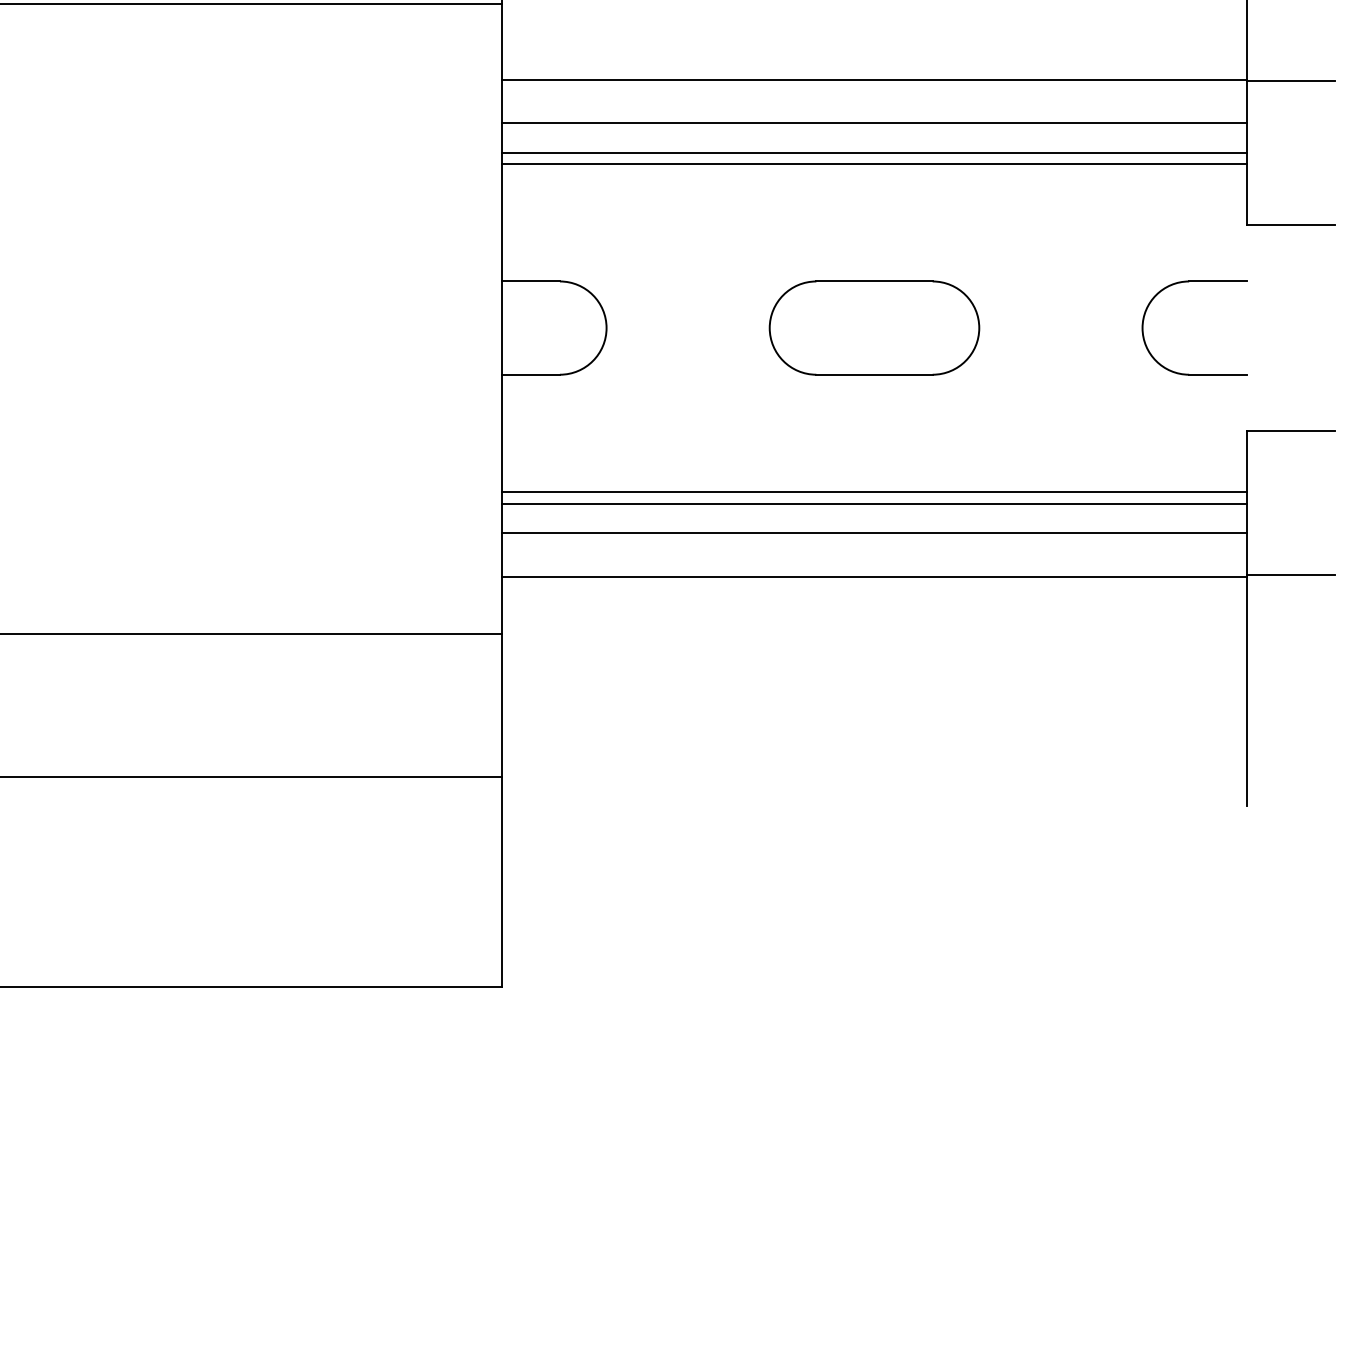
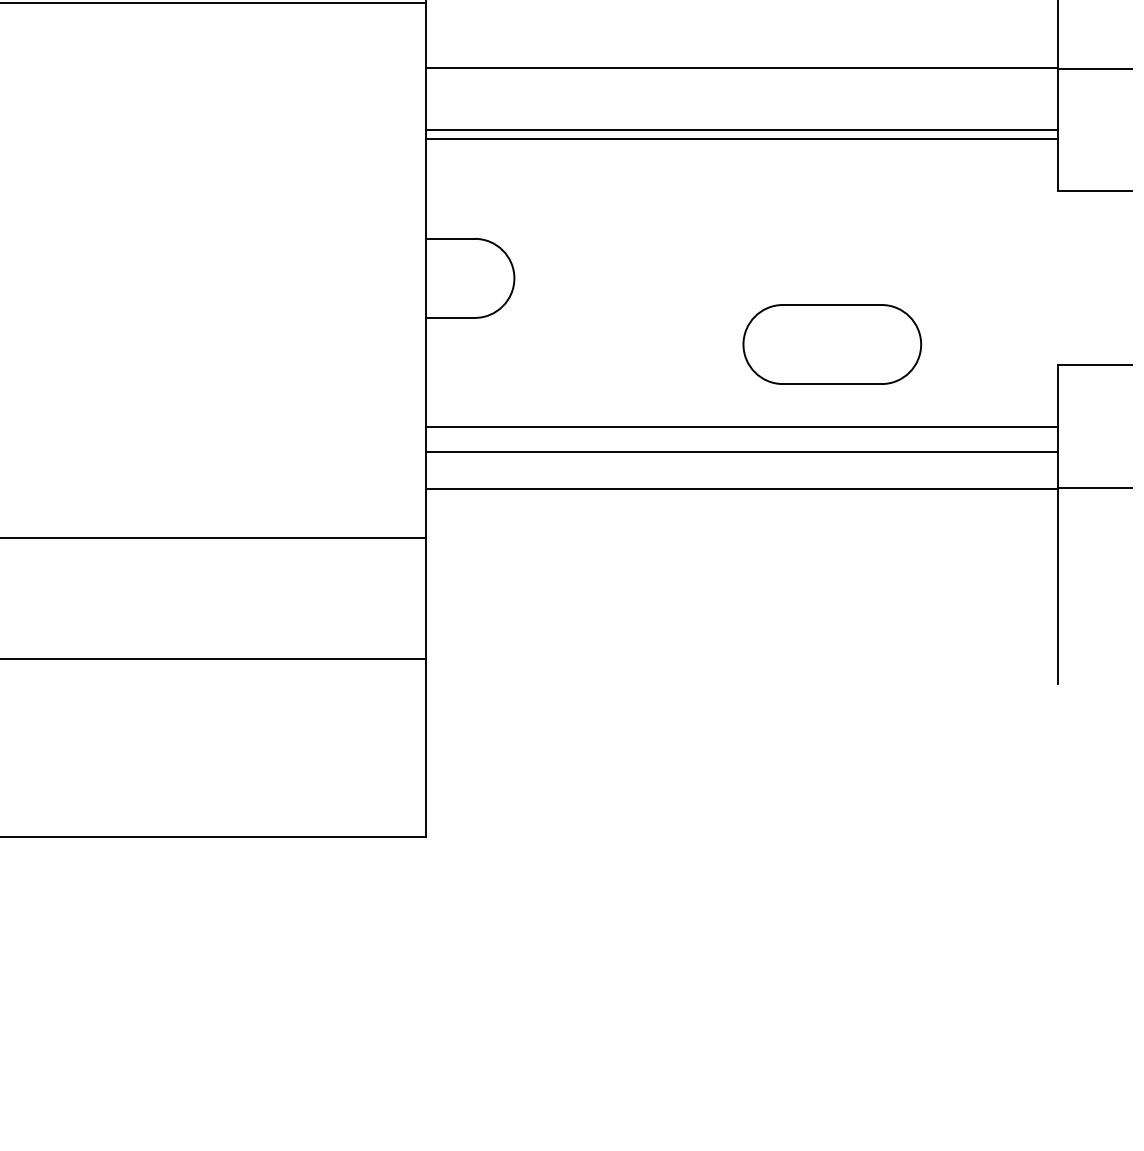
line: (874, 123) -> (741, 104), removed
part: (1188, 282) -> (1007, 239), removed
part: (874, 327) -> (832, 344), moved
line: (874, 492) -> (741, 417), removed

